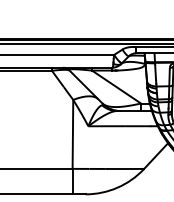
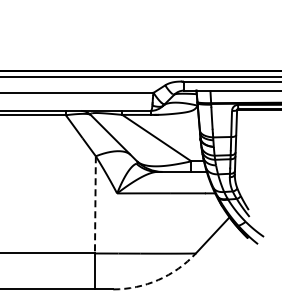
line: (73, 134) -> (95, 204), solid -> dashed
arc: (117, 188) -> (158, 280), solid -> dashed

